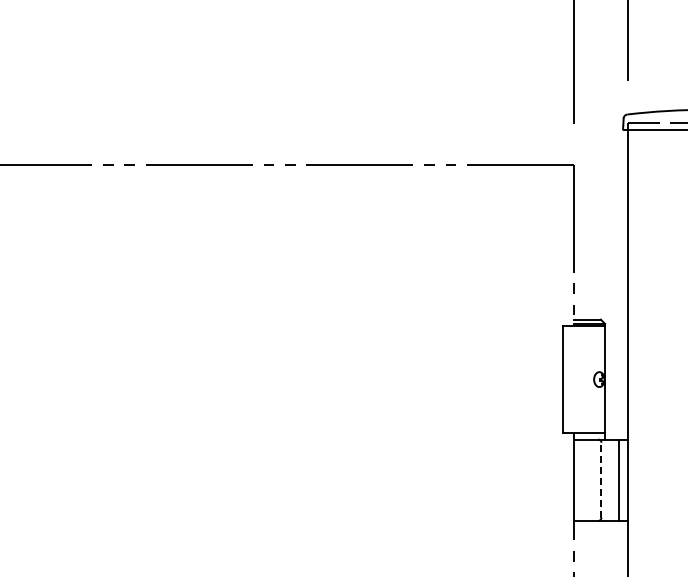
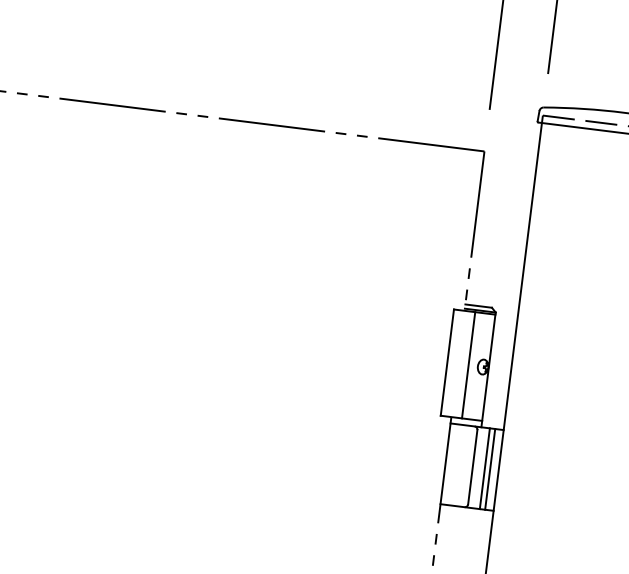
line: (584, 379) -> (468, 365), added
line: (601, 479) -> (472, 466), dashed -> solid
line: (613, 479) -> (484, 467), added

